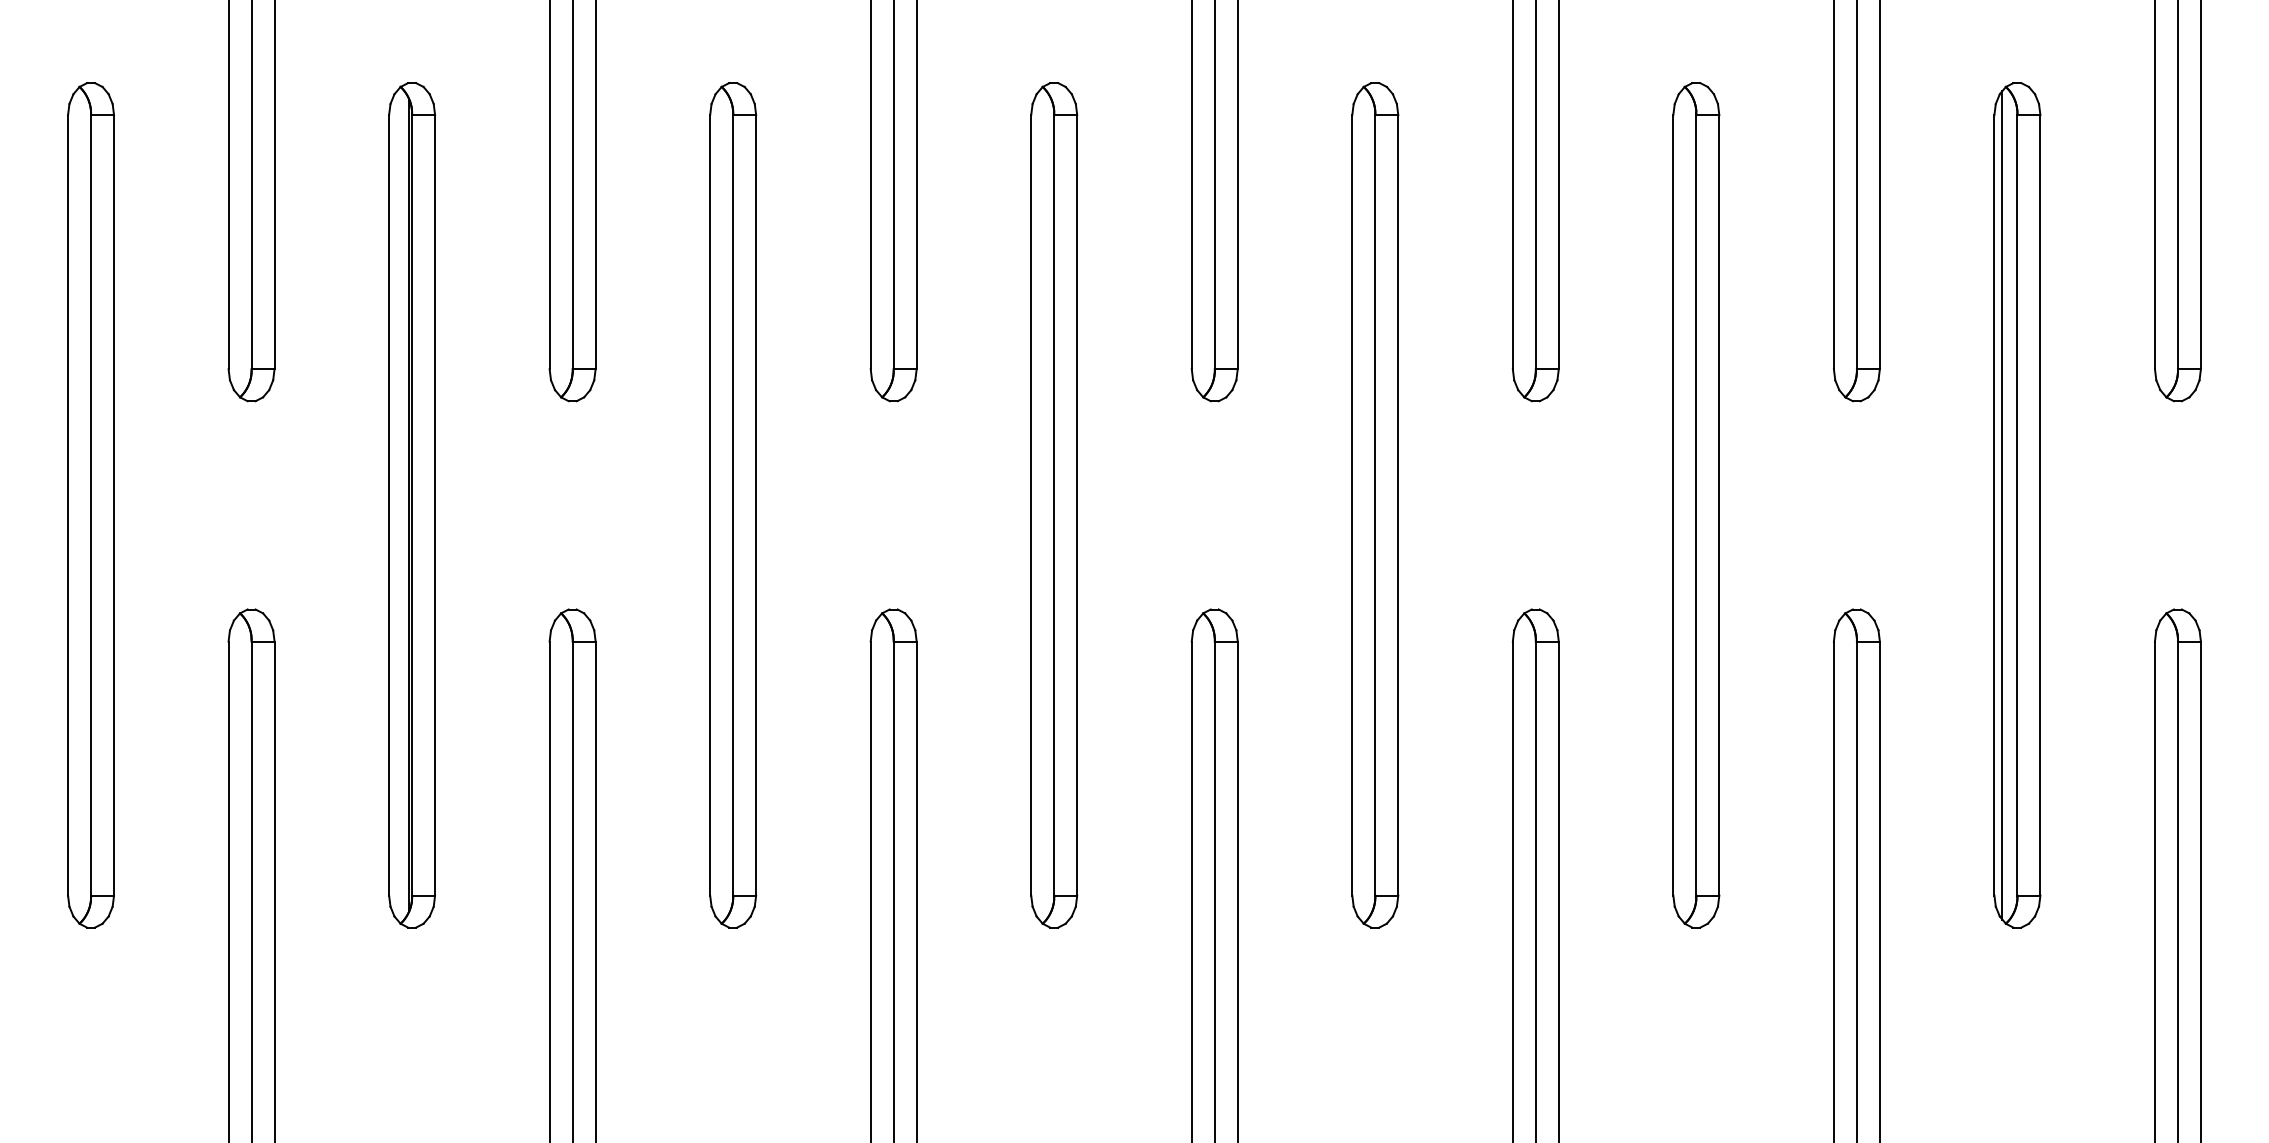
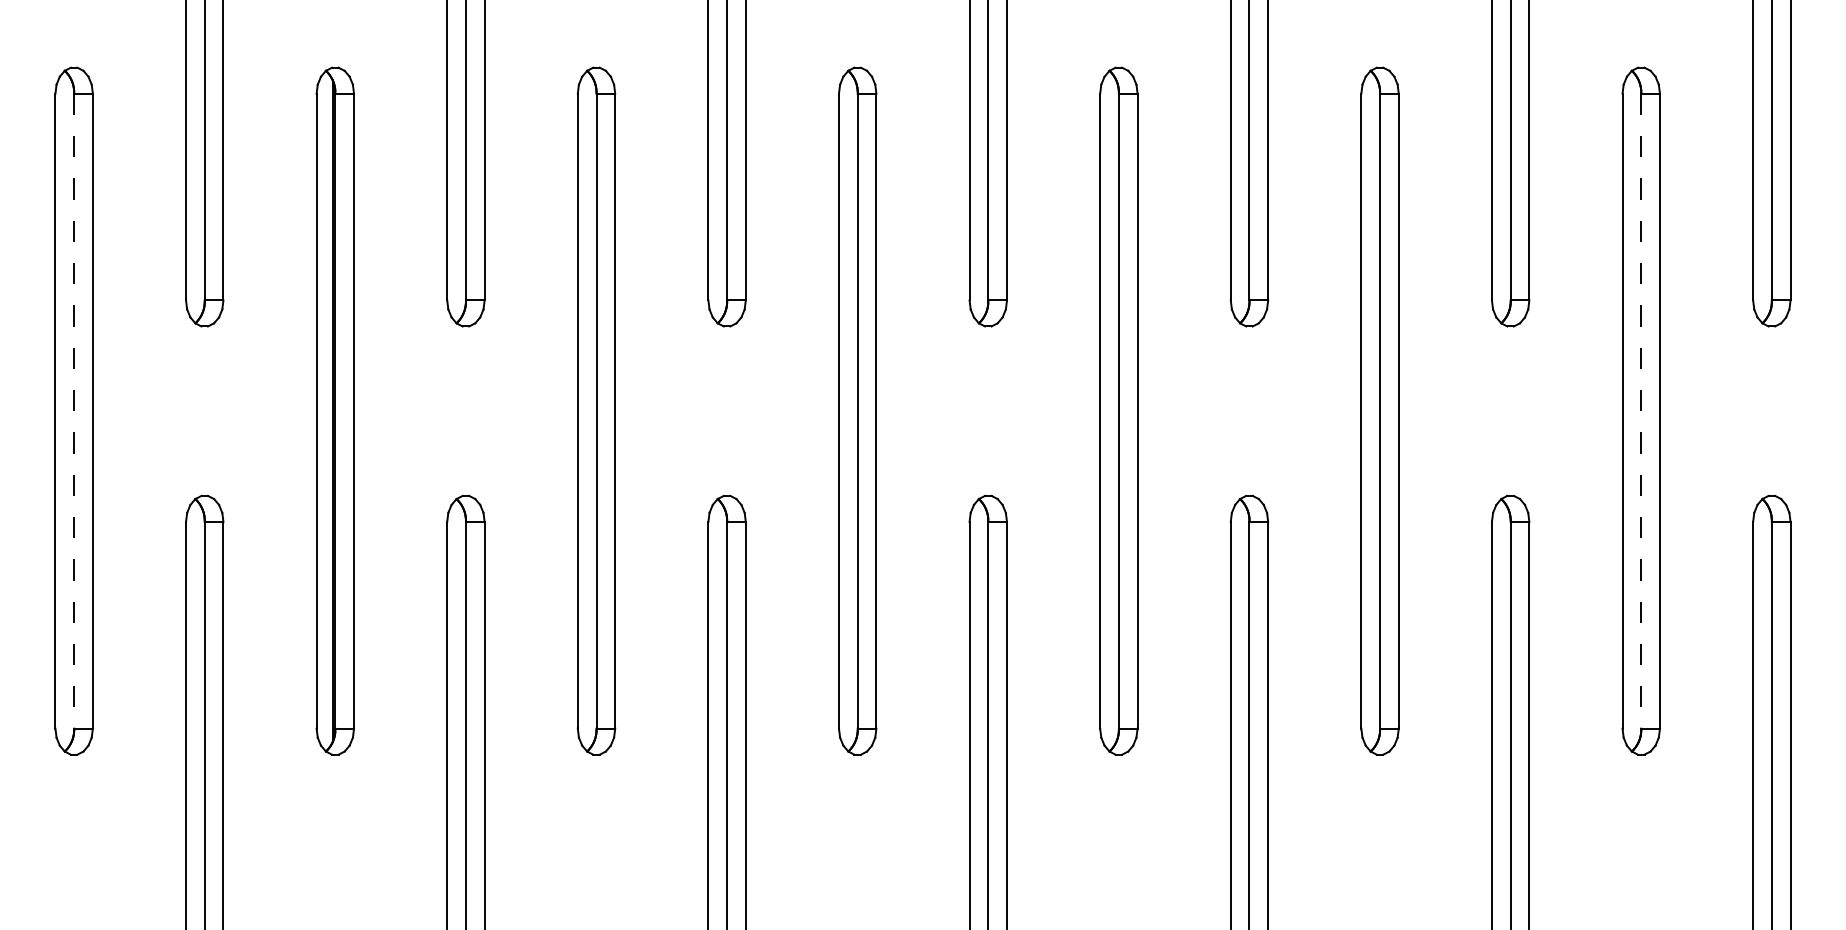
line: (91, 505) -> (74, 411), solid -> dashed
line: (2002, 505) -> (1629, 411), removed
line: (2017, 505) -> (1641, 411), solid -> dashed

